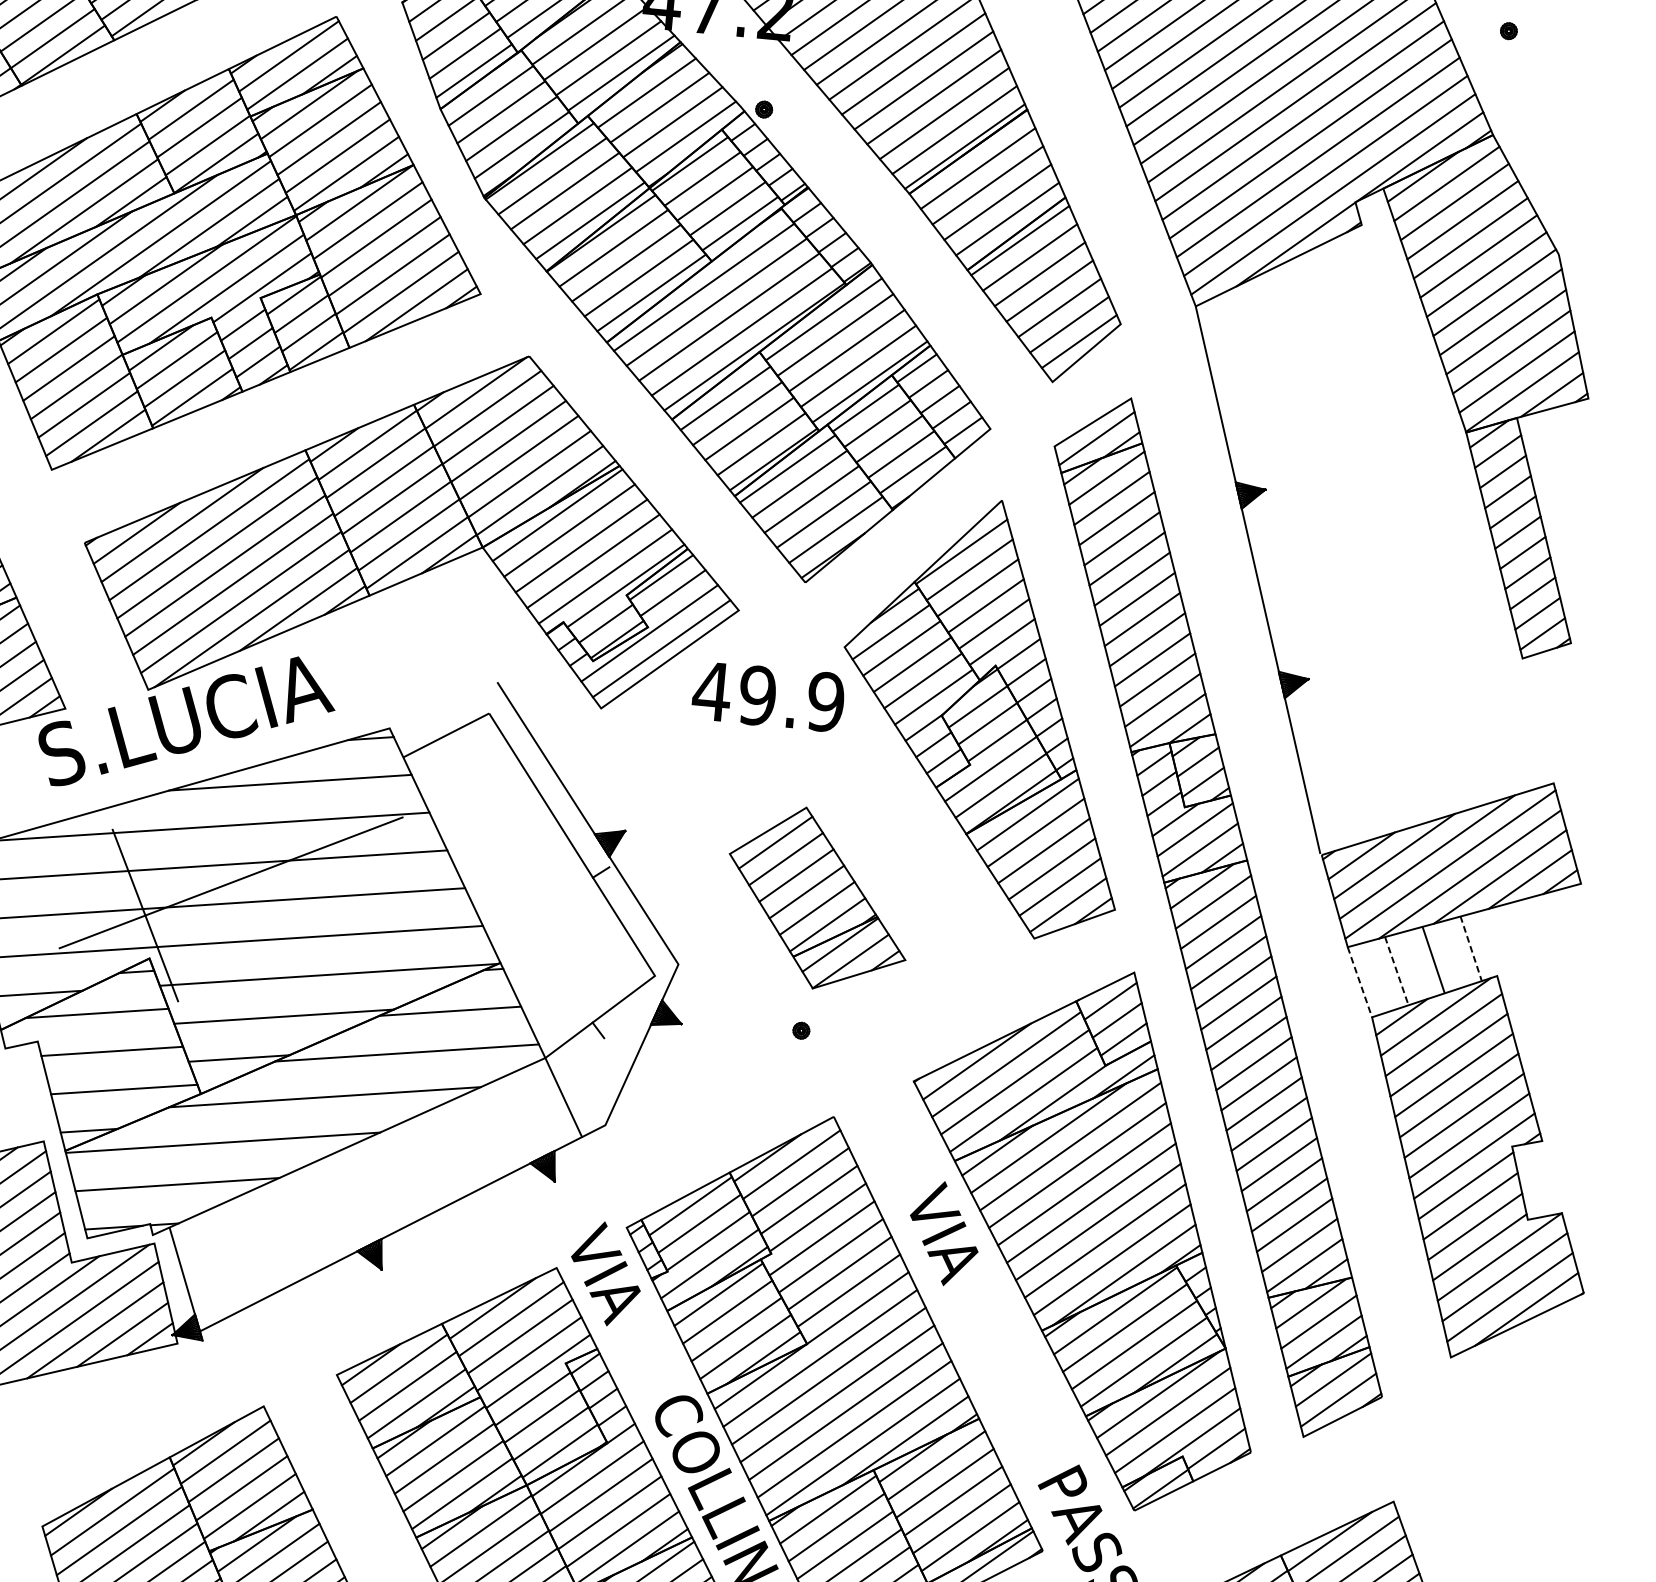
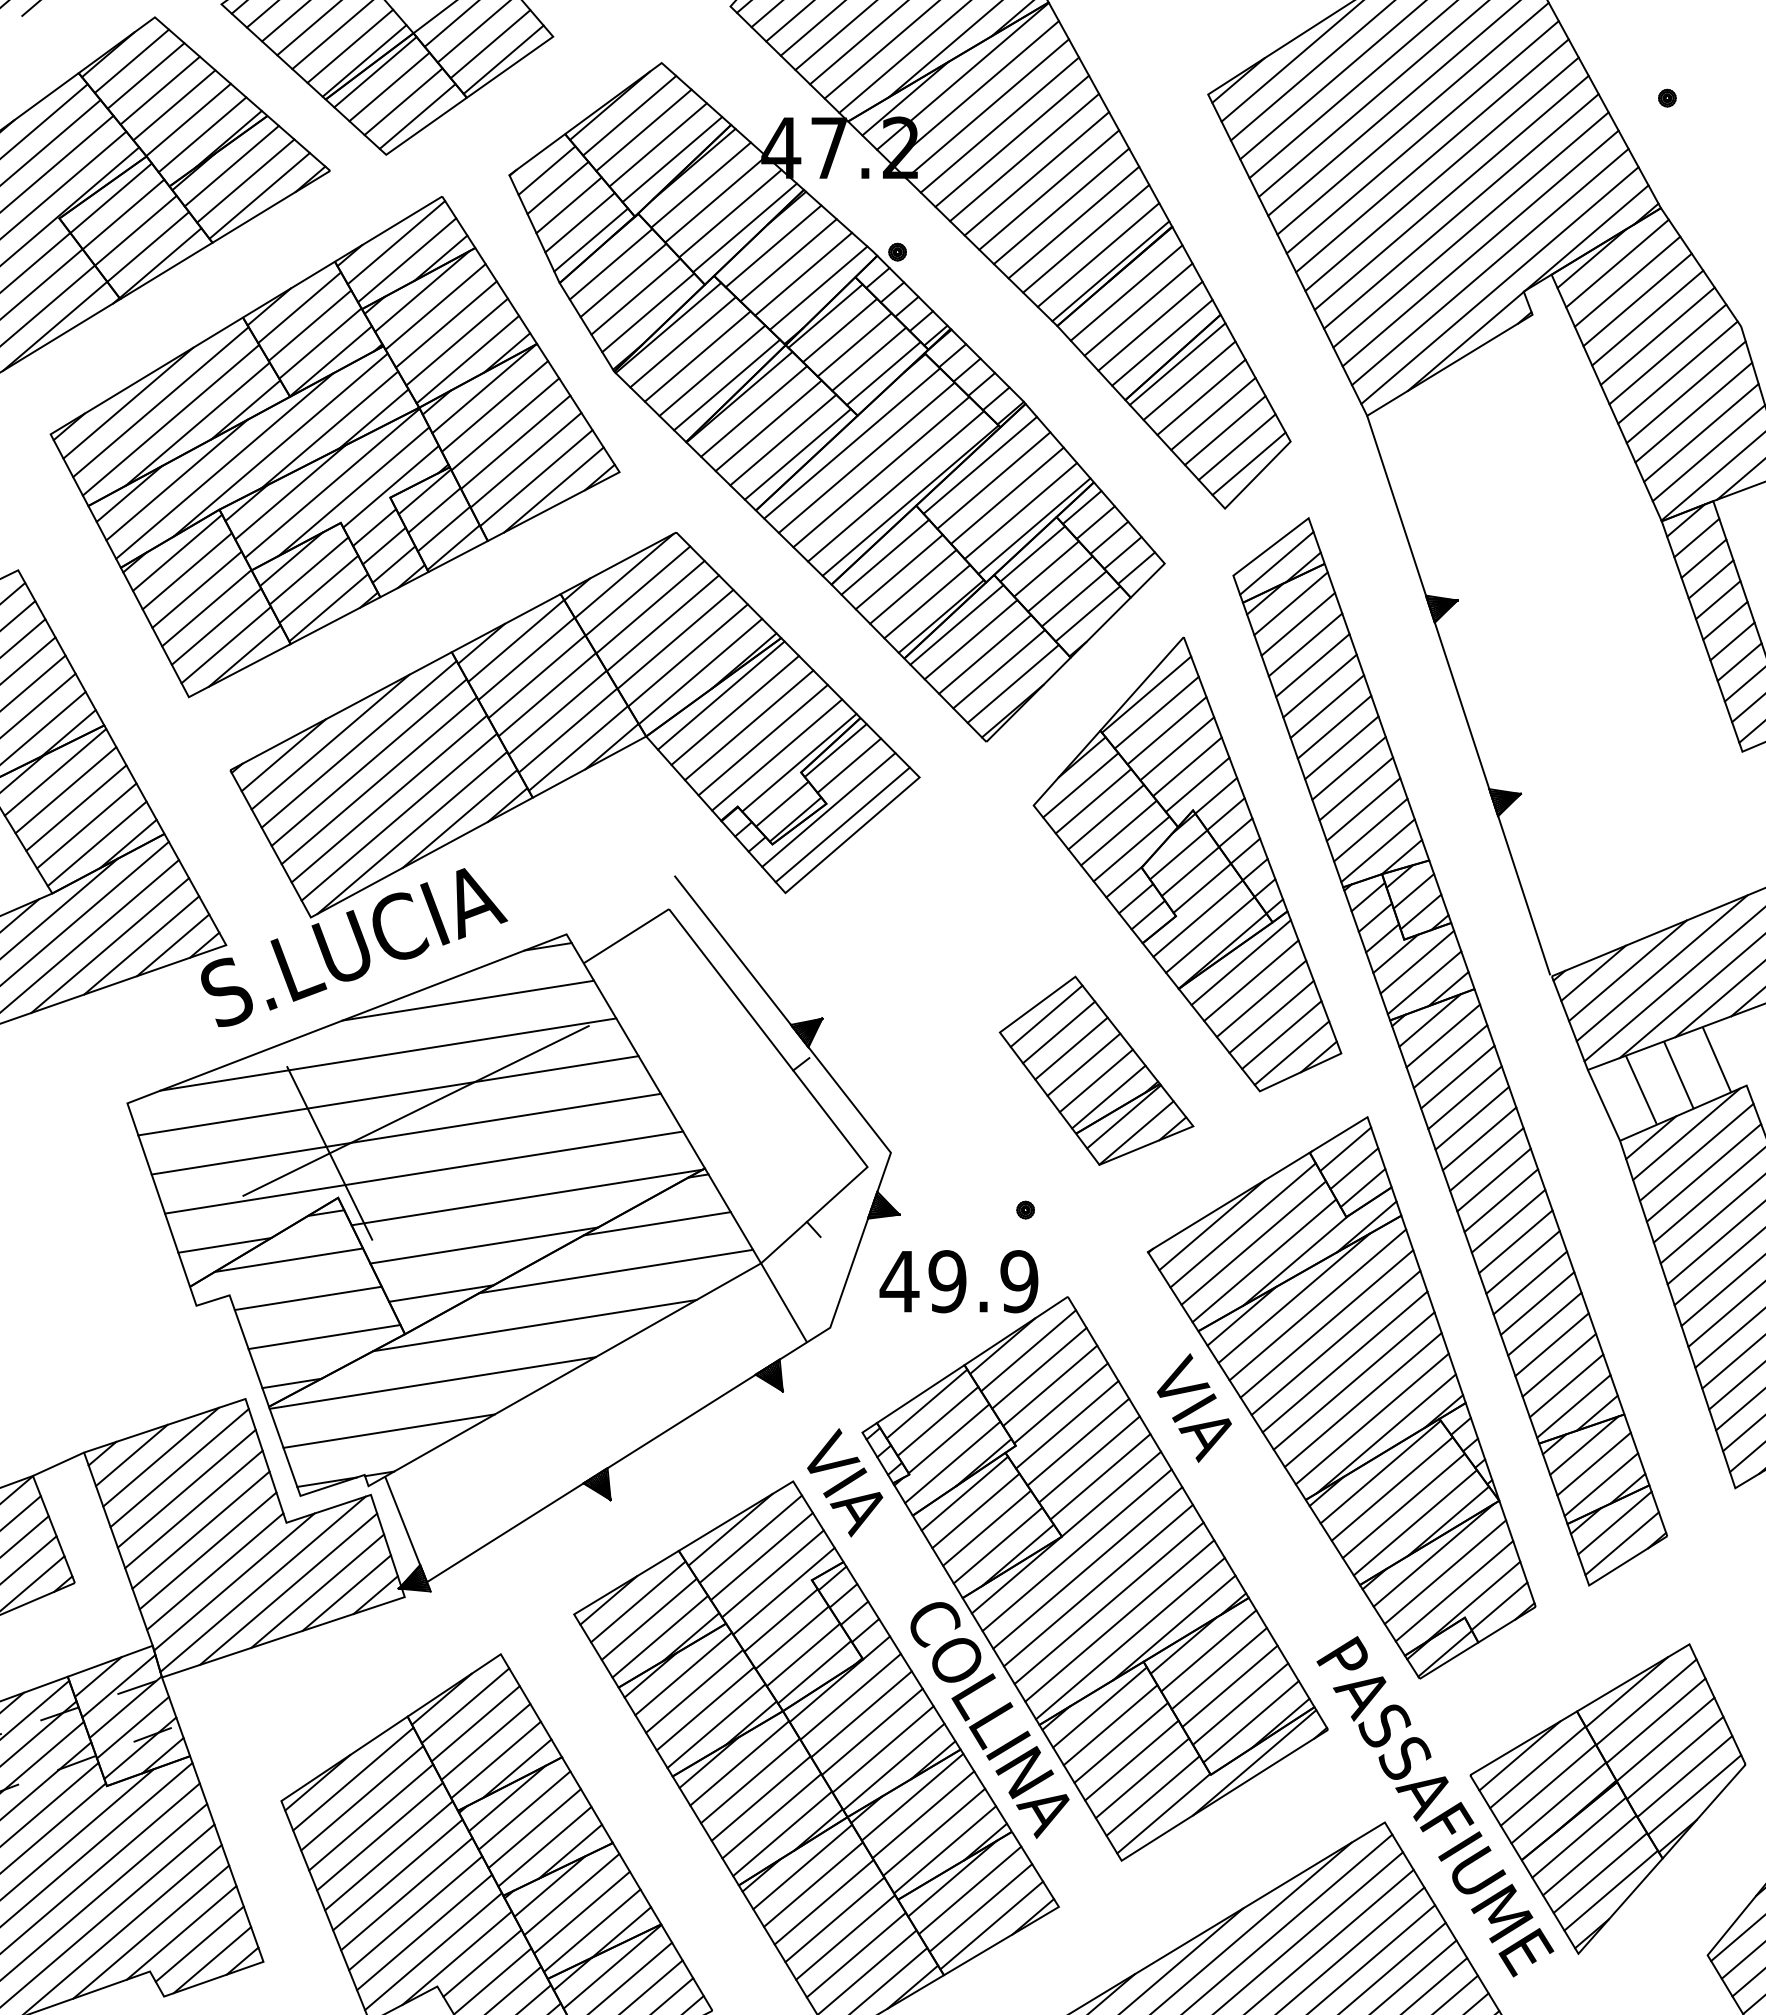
text: (768, 696) -> (958, 1281), moved
part: (818, 898) -> (1096, 1070), moved
line: (1471, 949) -> (1717, 1060), dashed -> solid
line: (1396, 971) -> (1641, 1090), dashed -> solid
line: (1359, 982) -> (1603, 1105), dashed -> solid

